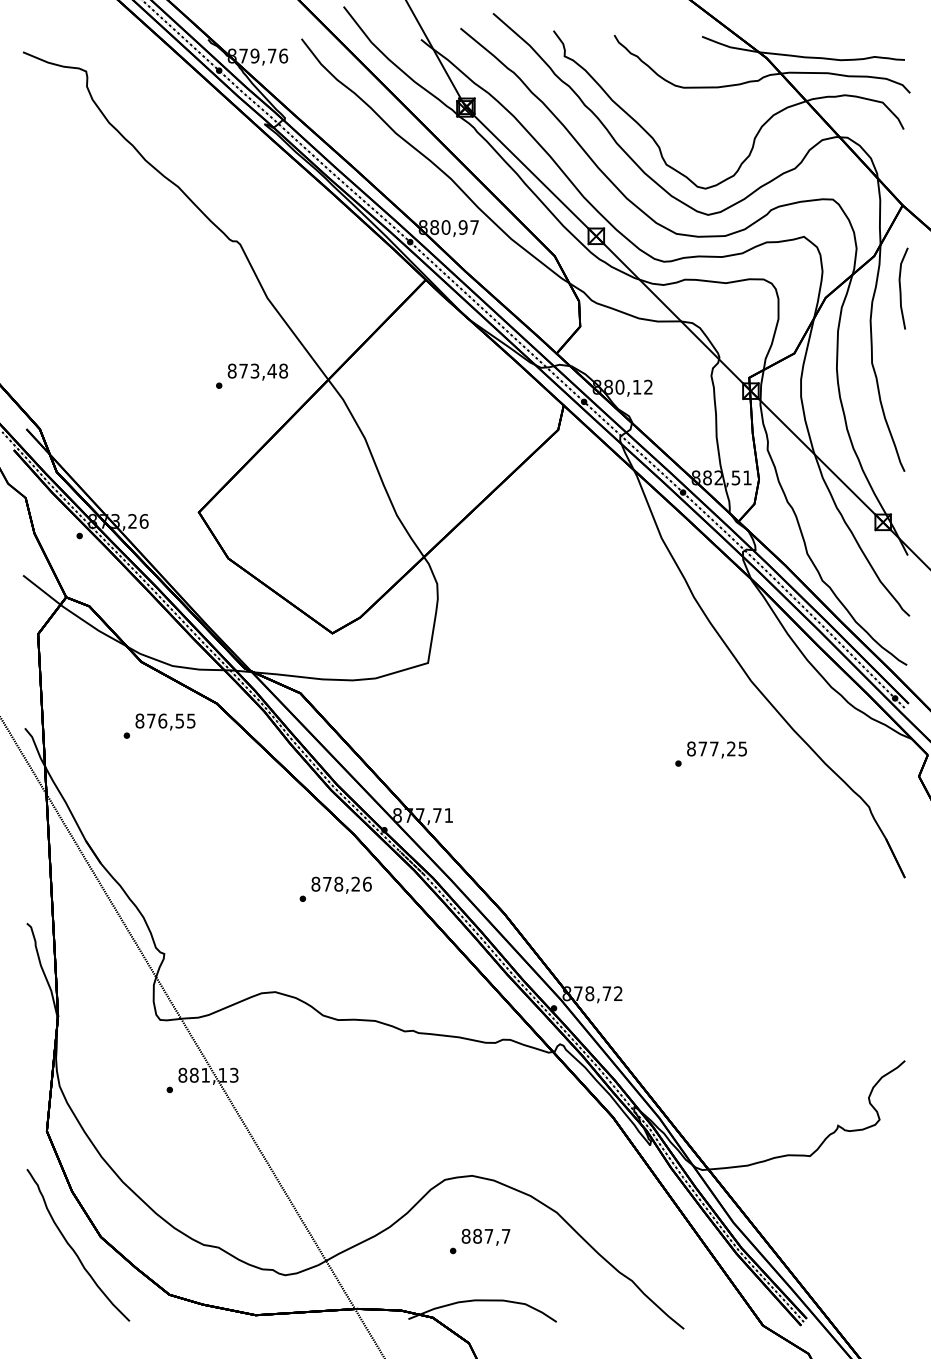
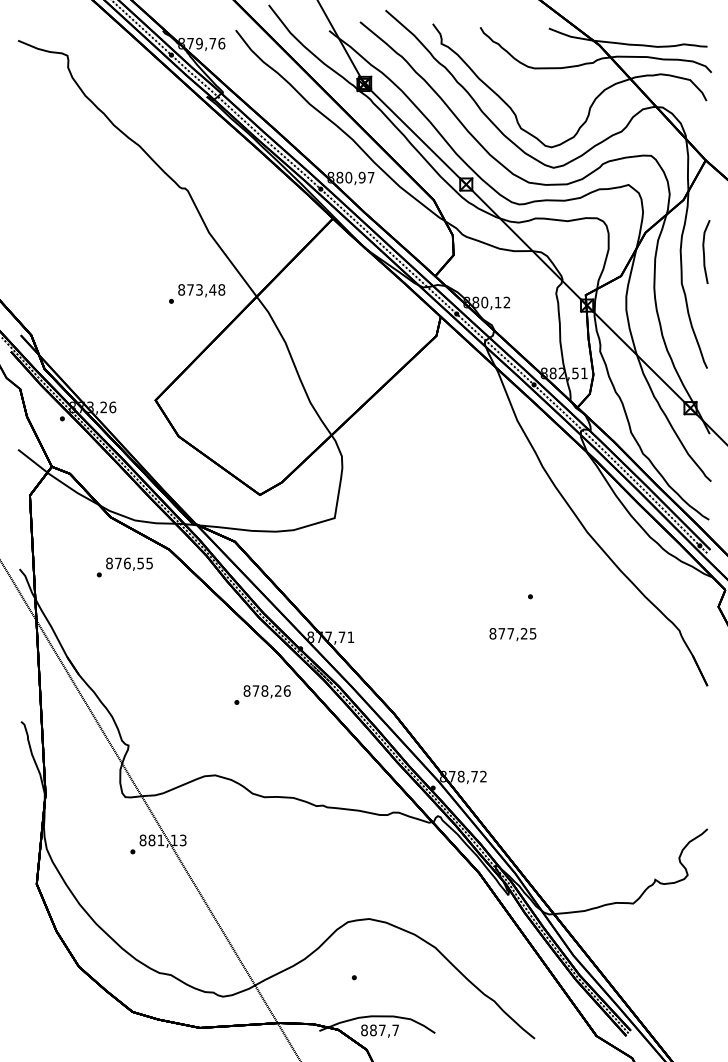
curve: (901, 288) -> (704, 251), moved
text: (716, 749) -> (512, 634), moved
text: (485, 1236) -> (379, 1030), moved
curve: (73, 1248) -> (57, 975), removed

